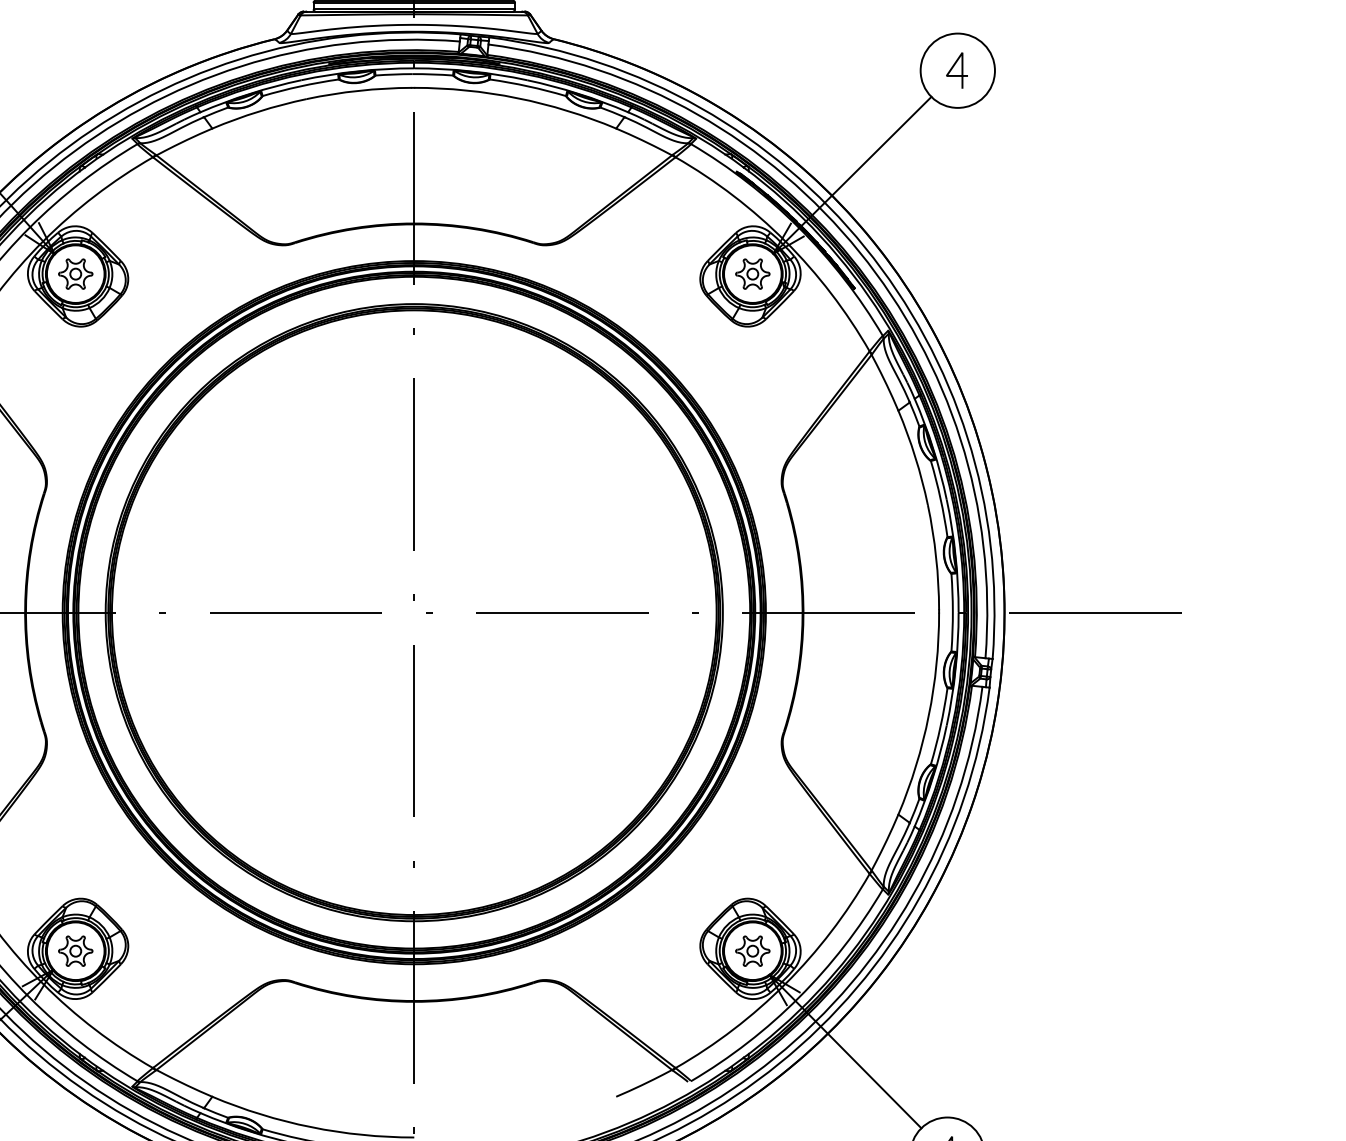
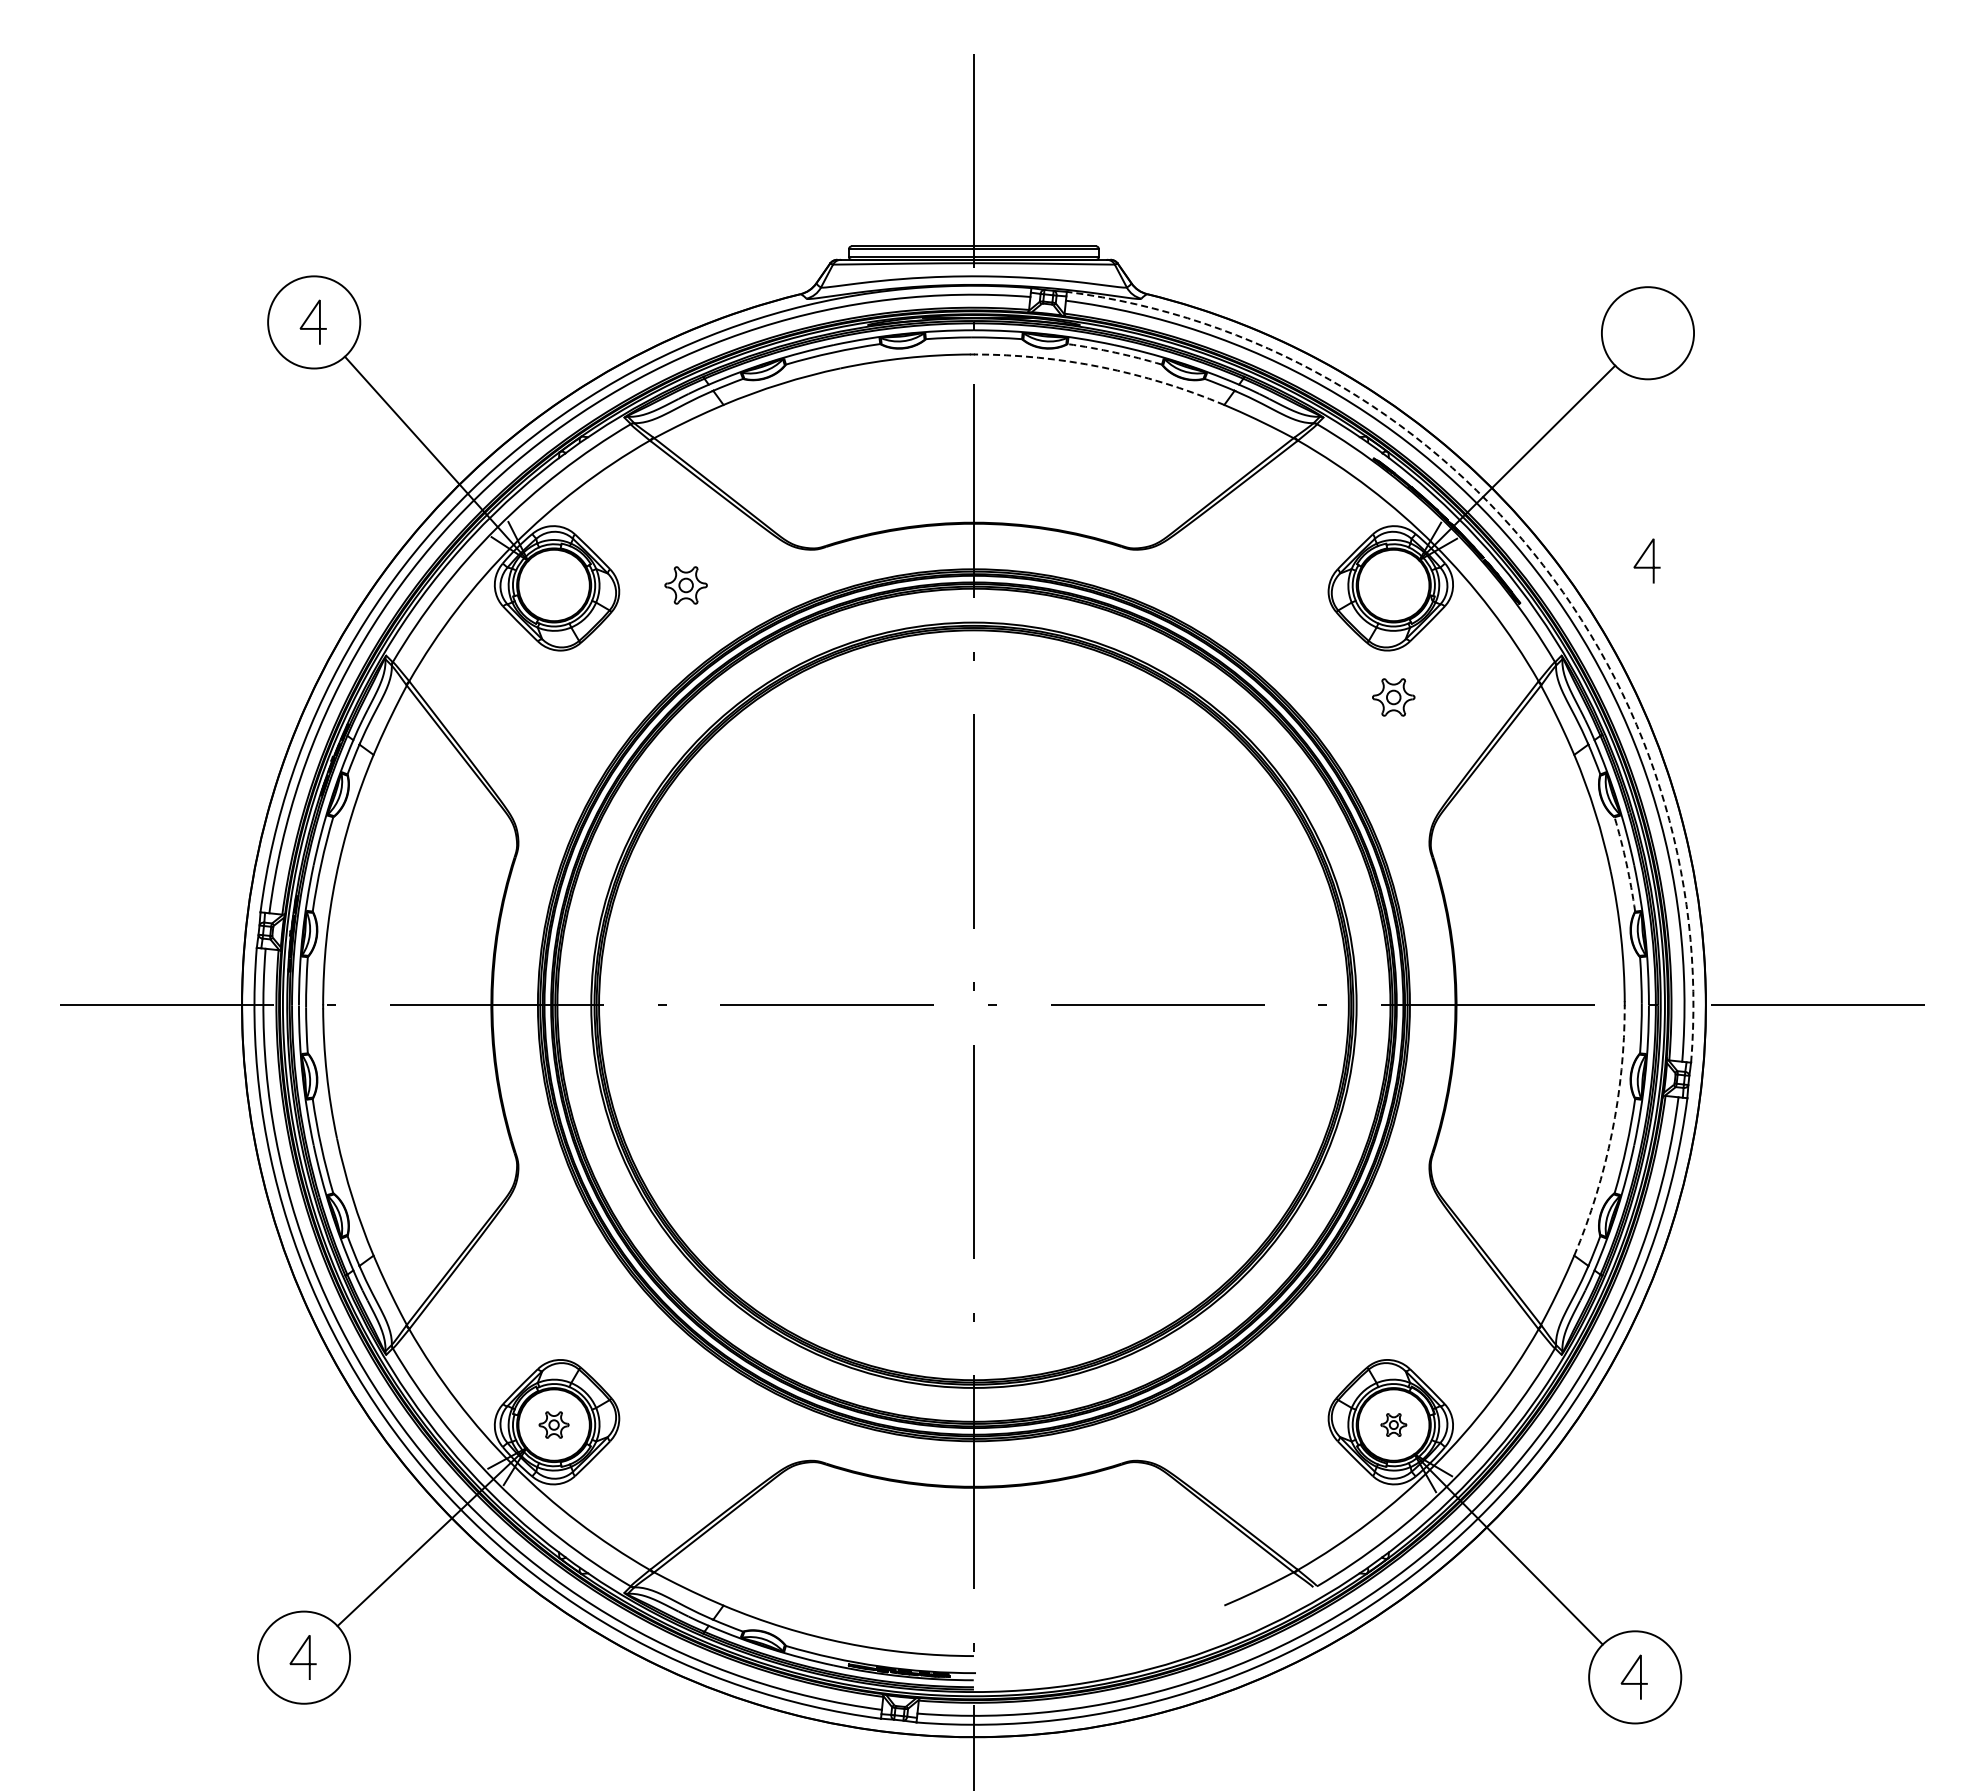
line: (953, 67) -> (1642, 557), moved
arc: (528, 86) -> (1115, 352), solid -> dashed
arc: (517, 98) -> (1101, 367), solid -> dashed
arc: (865, 247) -> (1533, 552), solid -> dashed
part: (75, 274) -> (685, 585), moved
part: (752, 274) -> (1393, 697), moved
arc: (940, 499) -> (1626, 864), solid -> dashed
arc: (929, 716) -> (1612, 1133), solid -> dashed
part: (75, 950) -> (553, 1424), size x0.7
part: (752, 950) -> (1393, 1424), size x0.6

